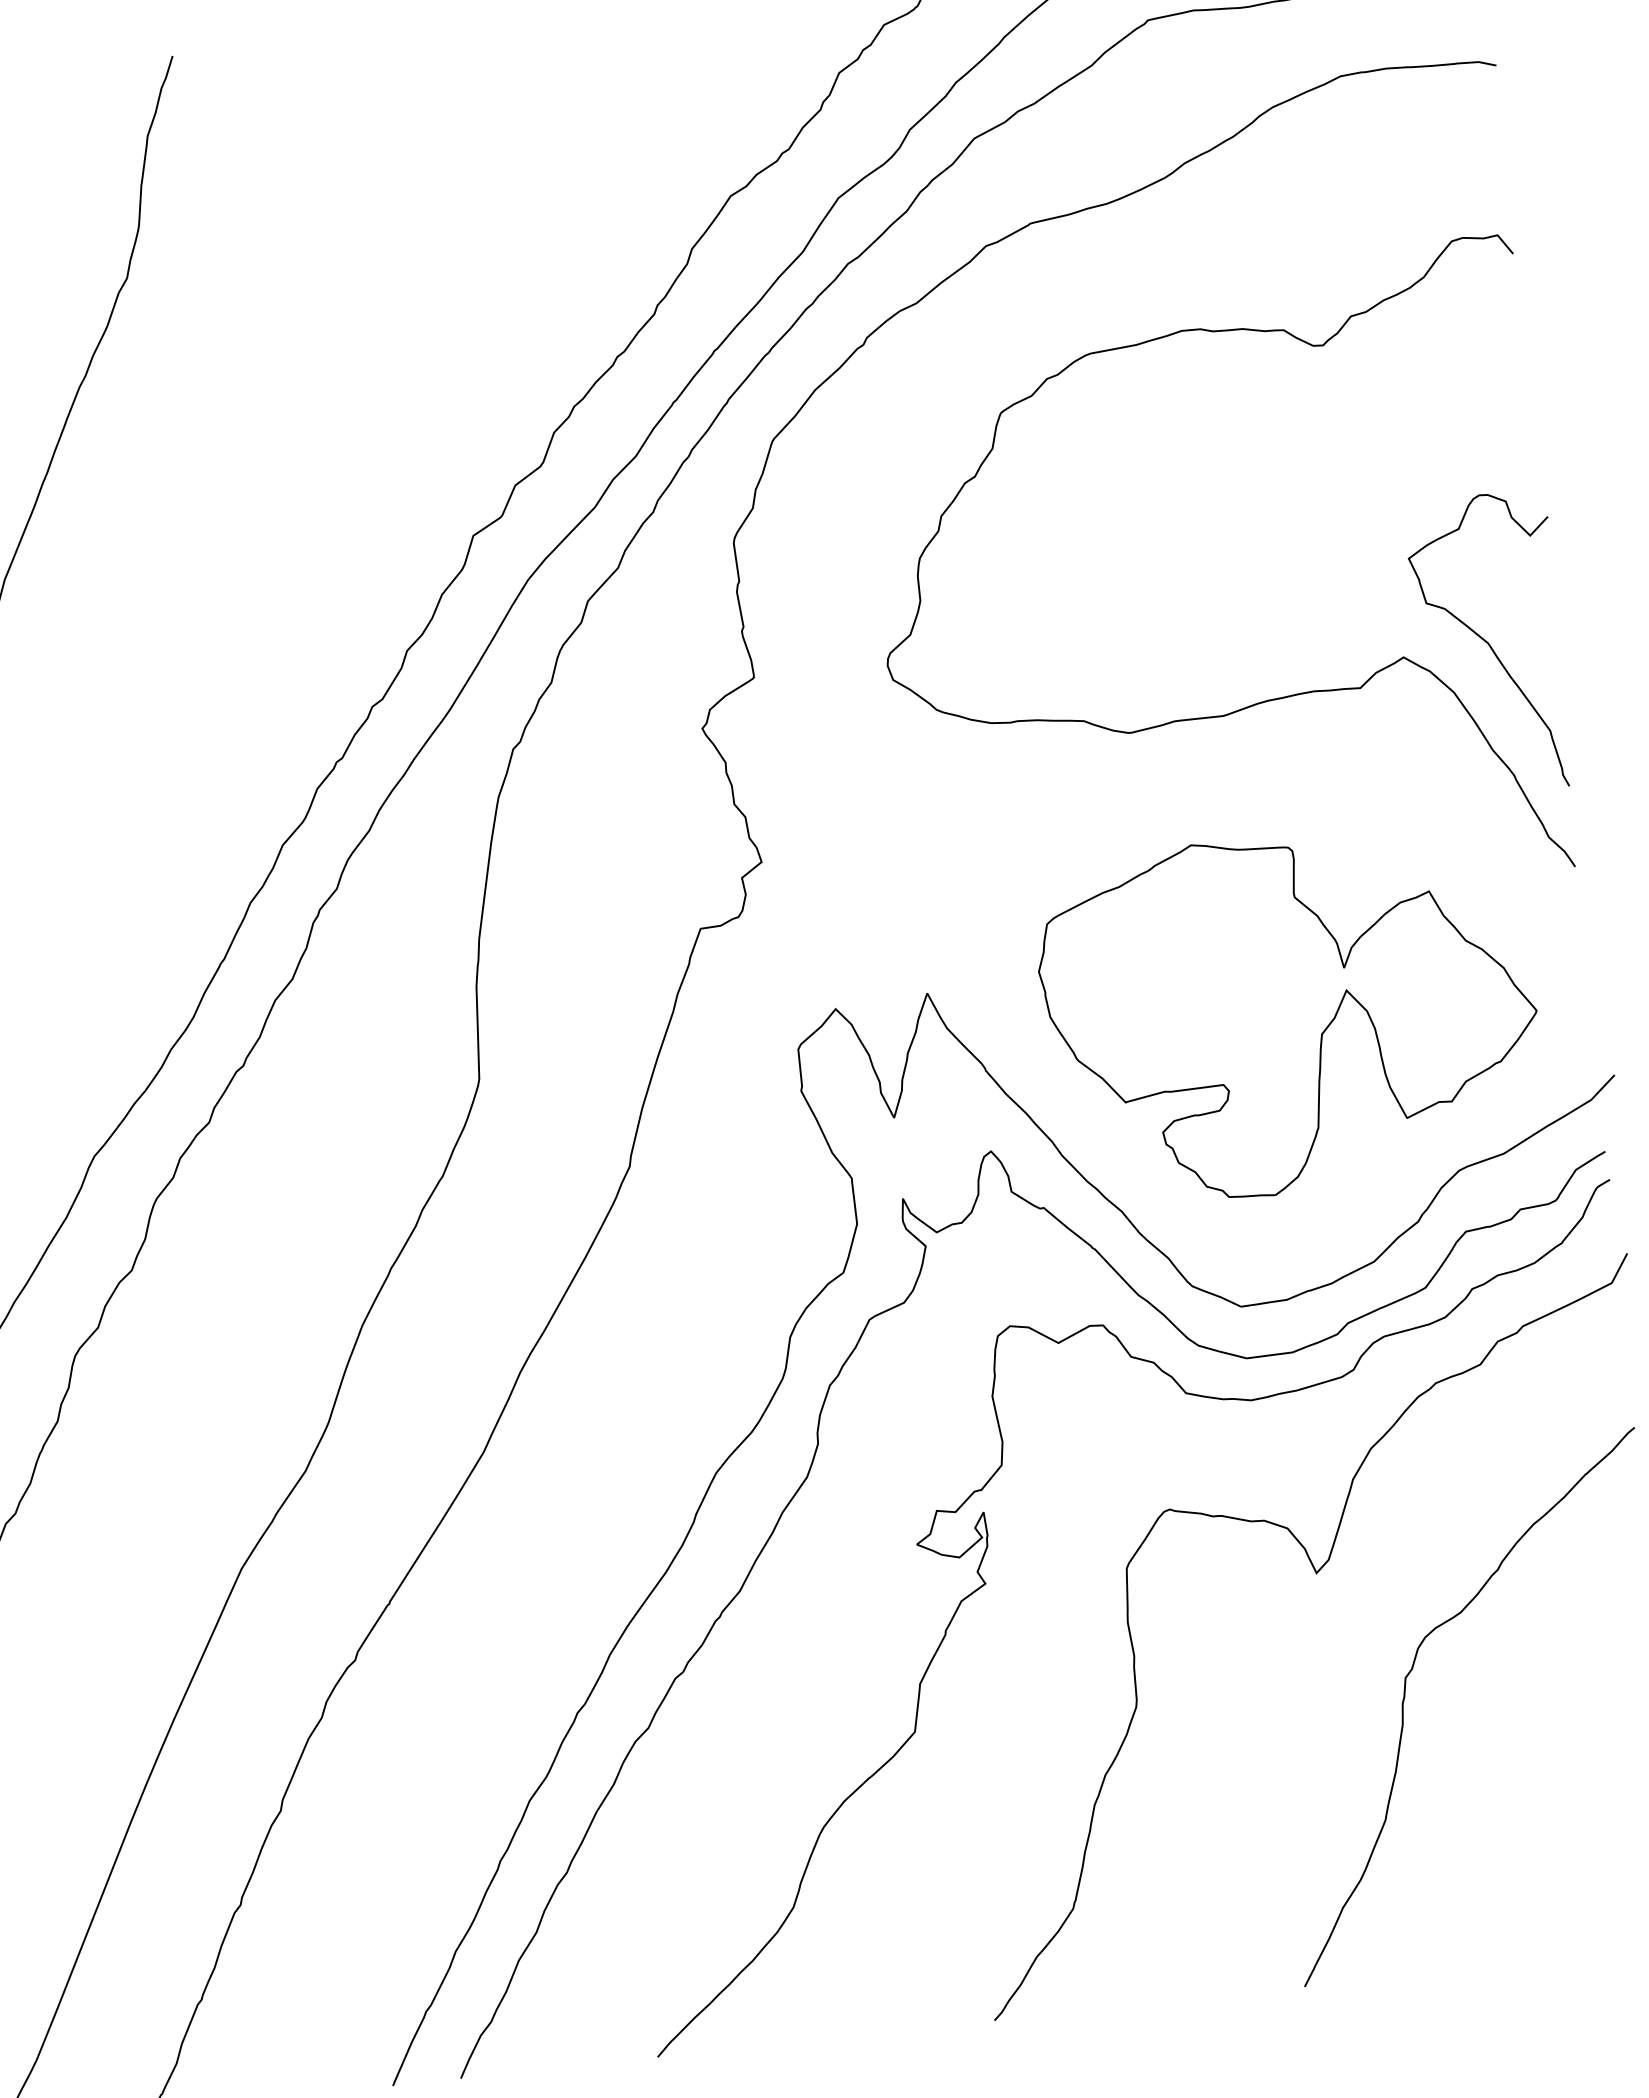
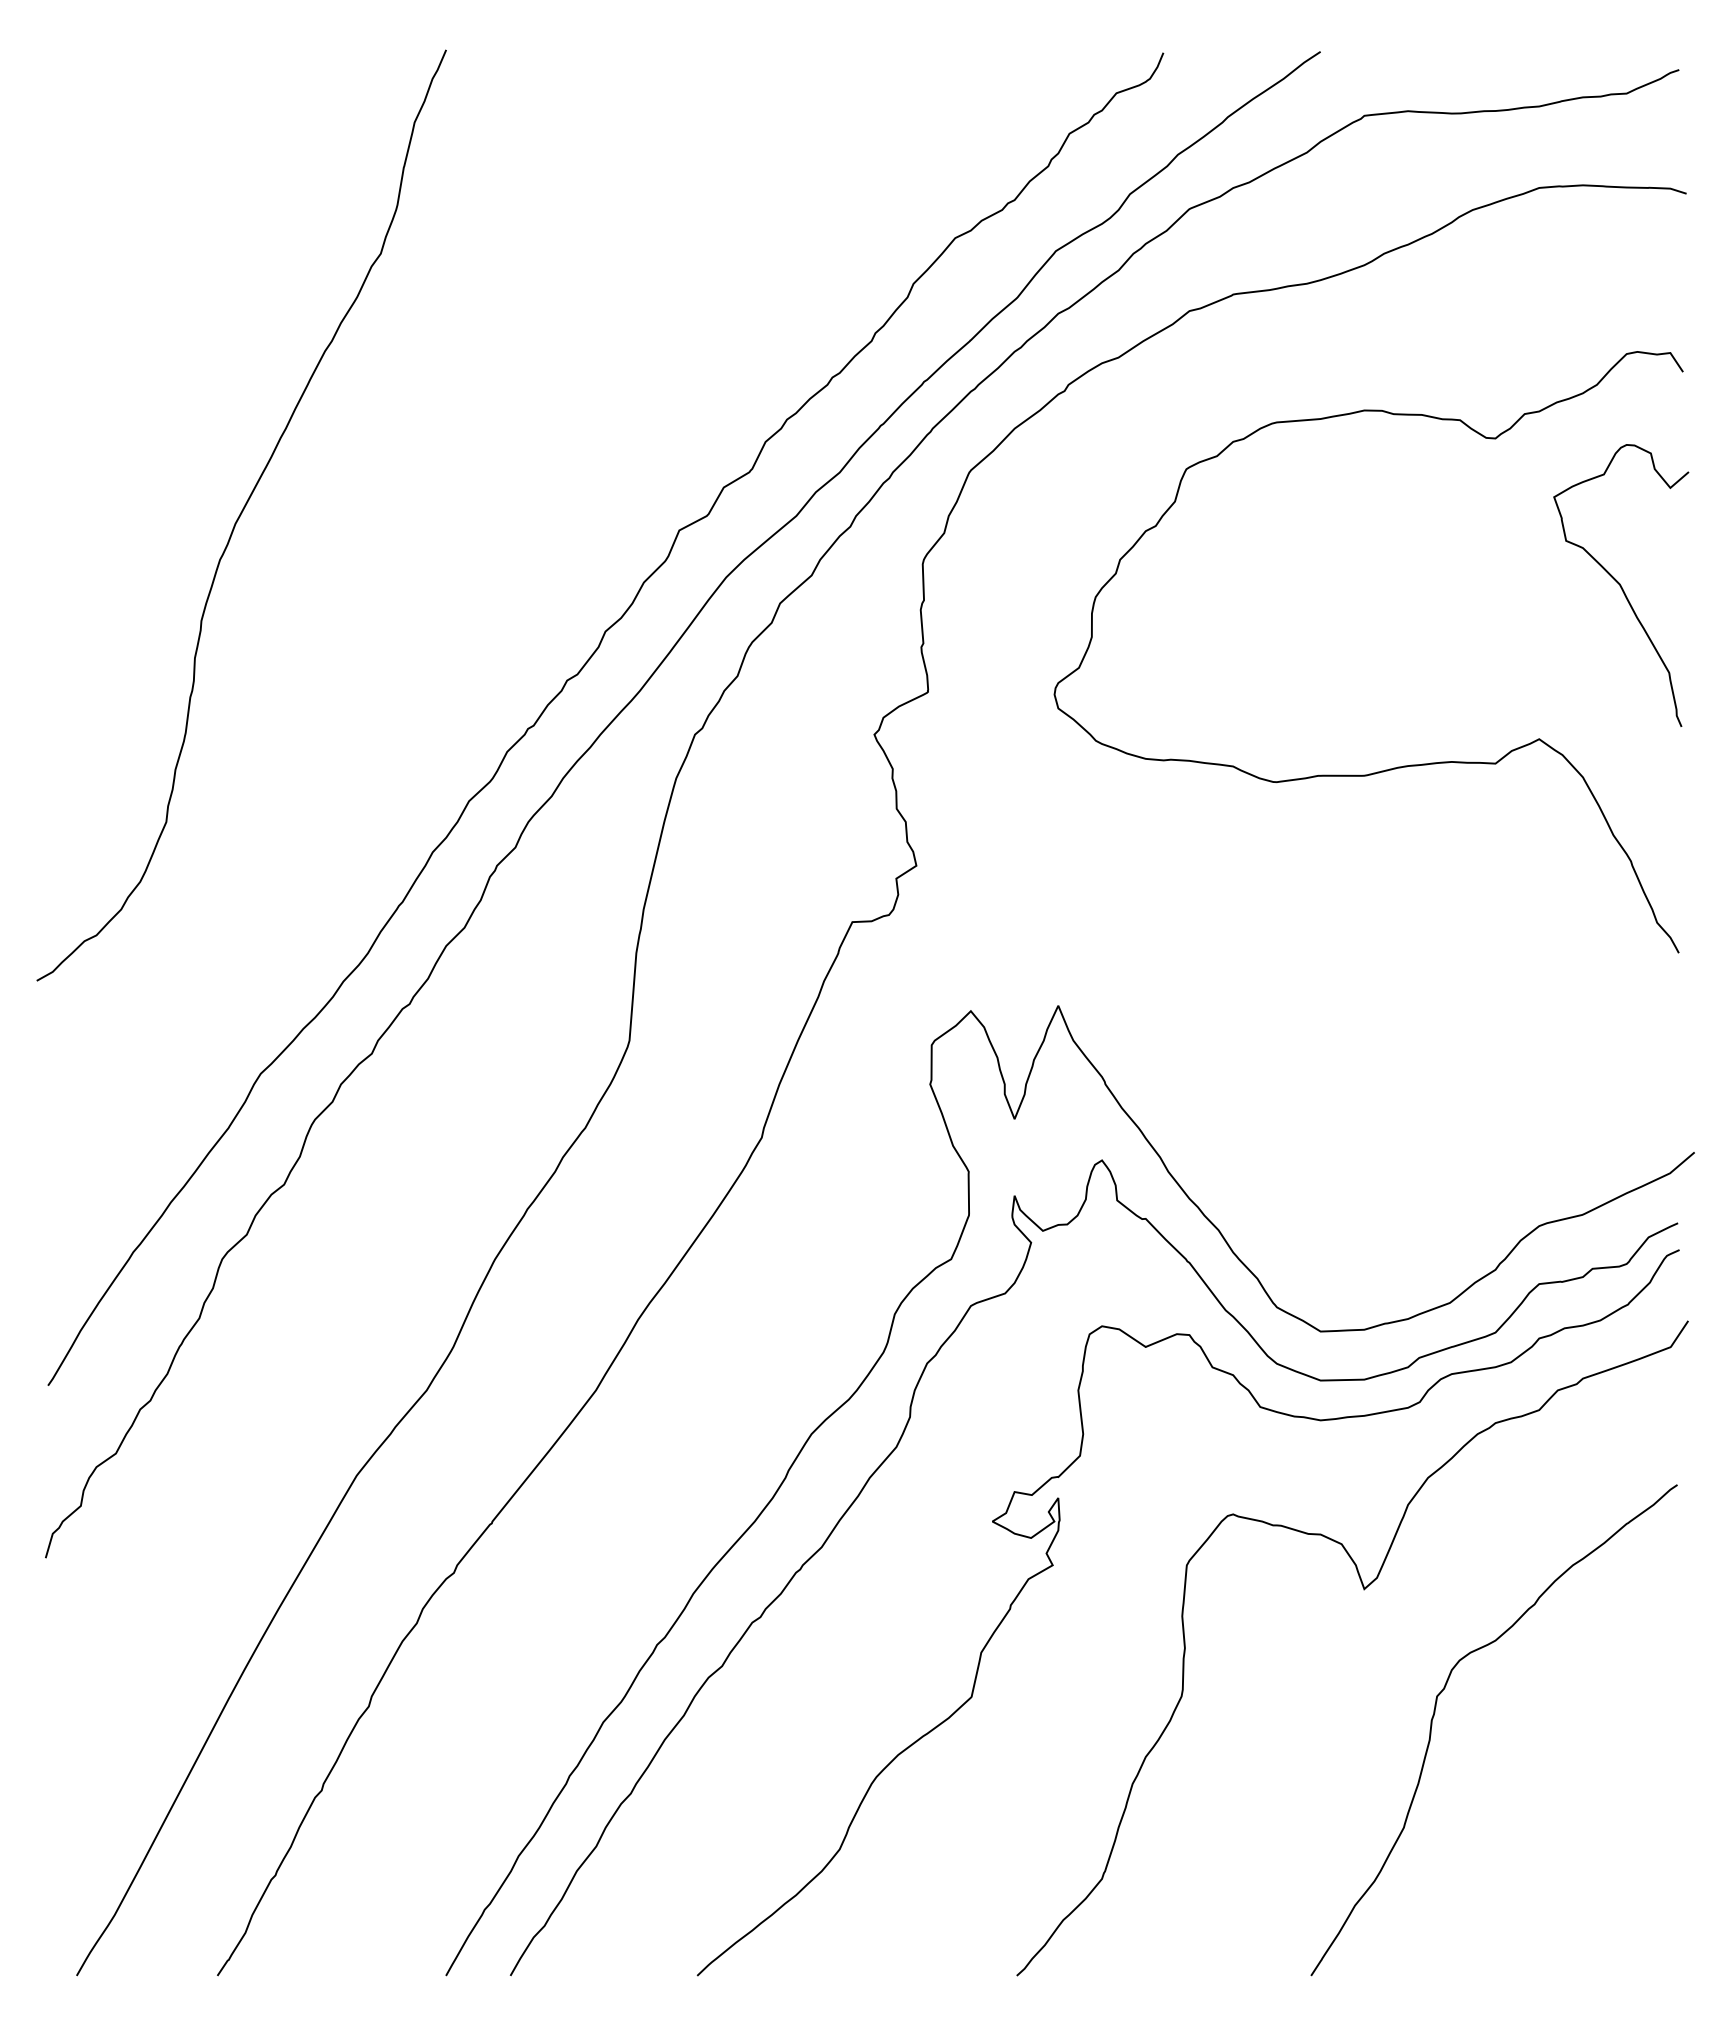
curve: (1489, 644) -> (1621, 585), moved
part: (1290, 1014) -> (1396, 1062), removed

